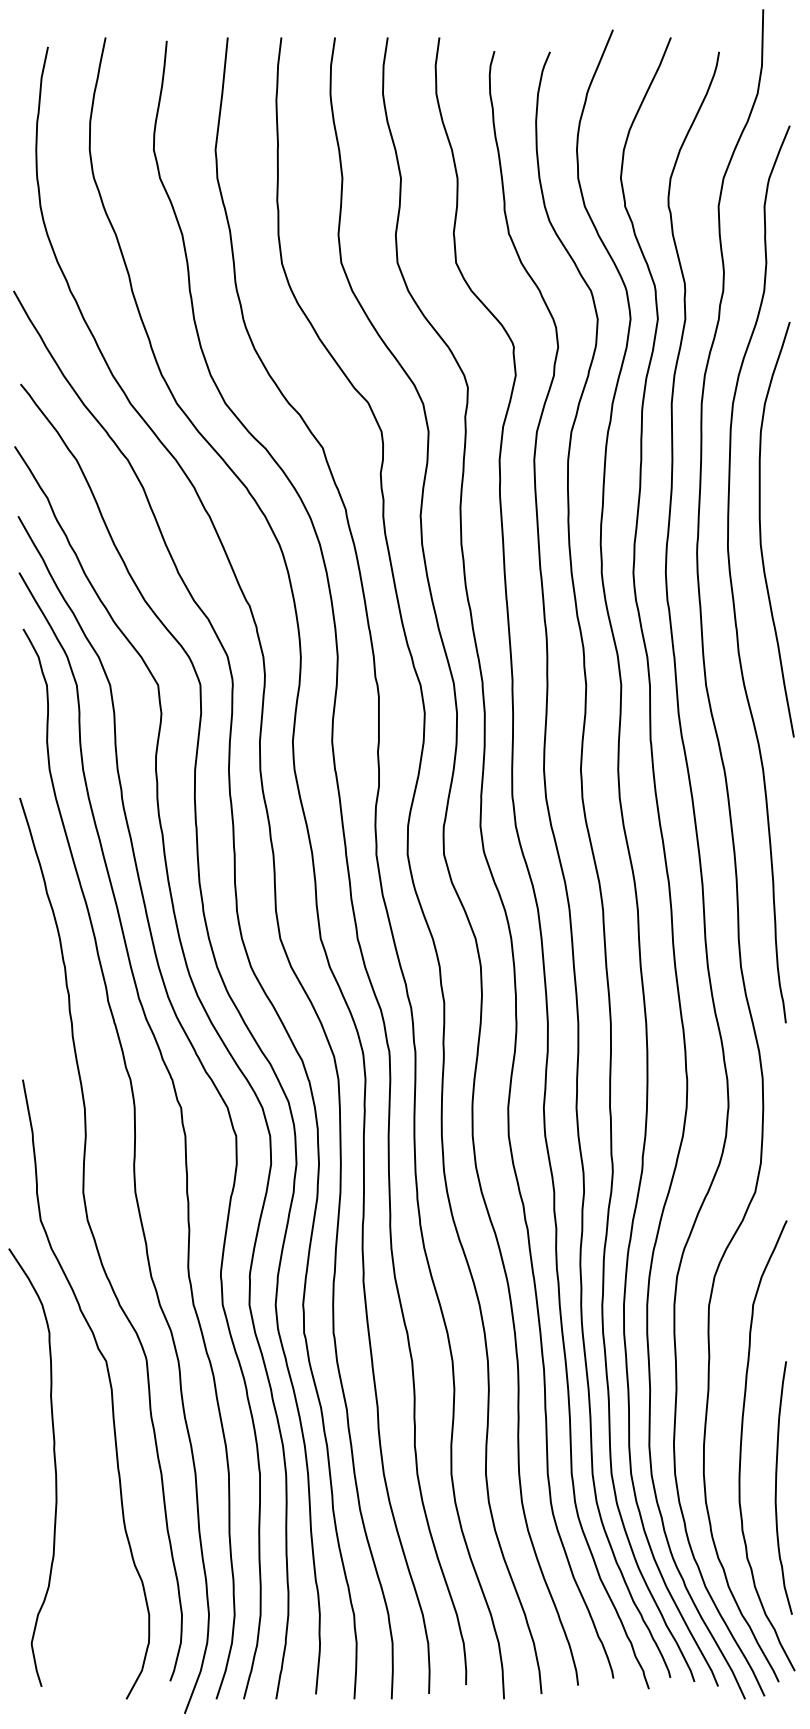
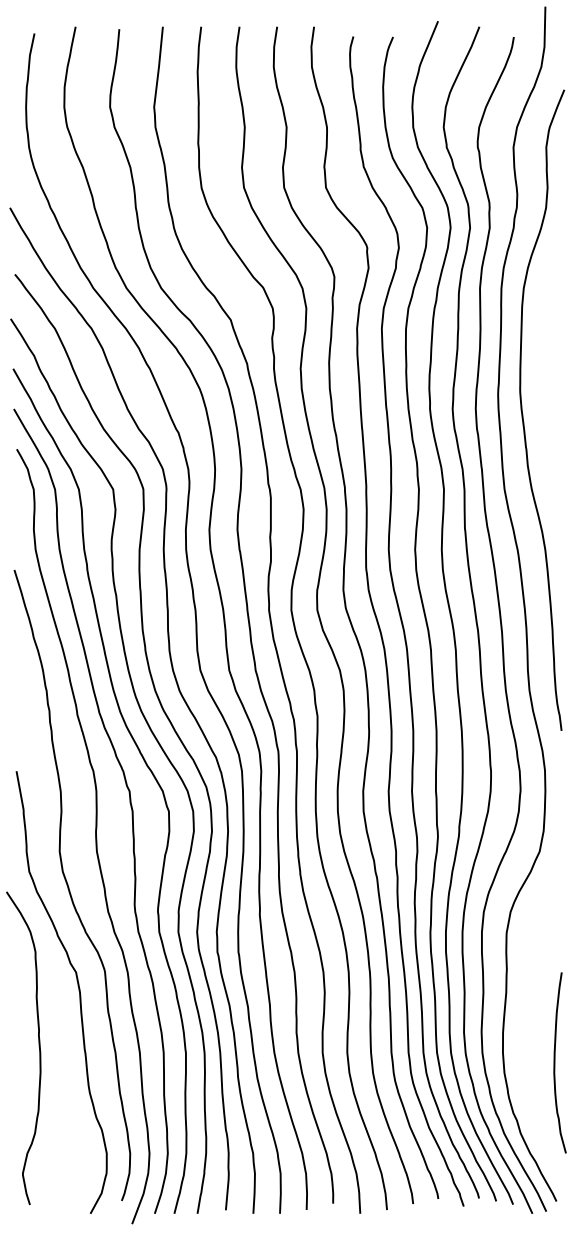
curve: (761, 529) -> (544, 378), removed
curve: (742, 1441) -> (530, 1029), removed

